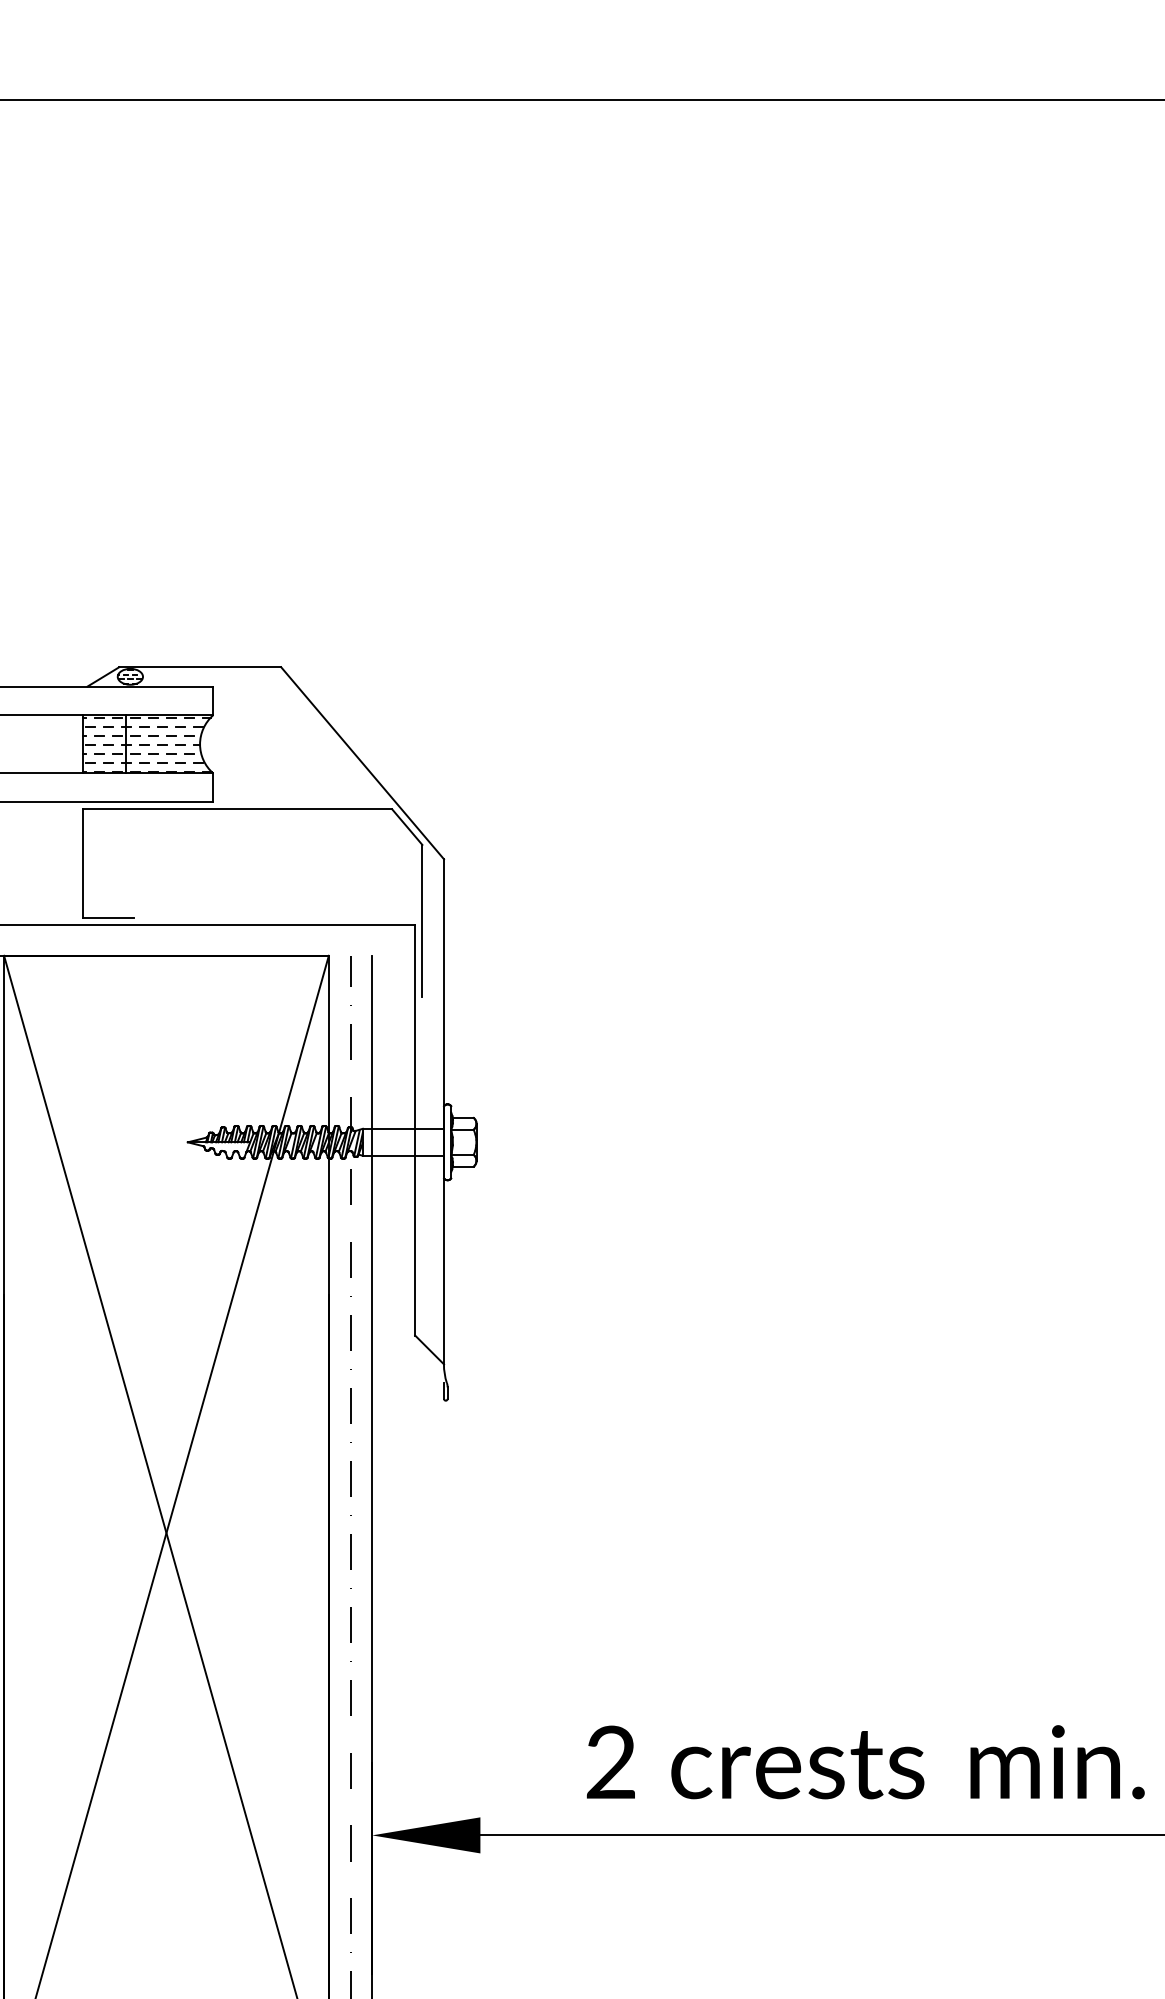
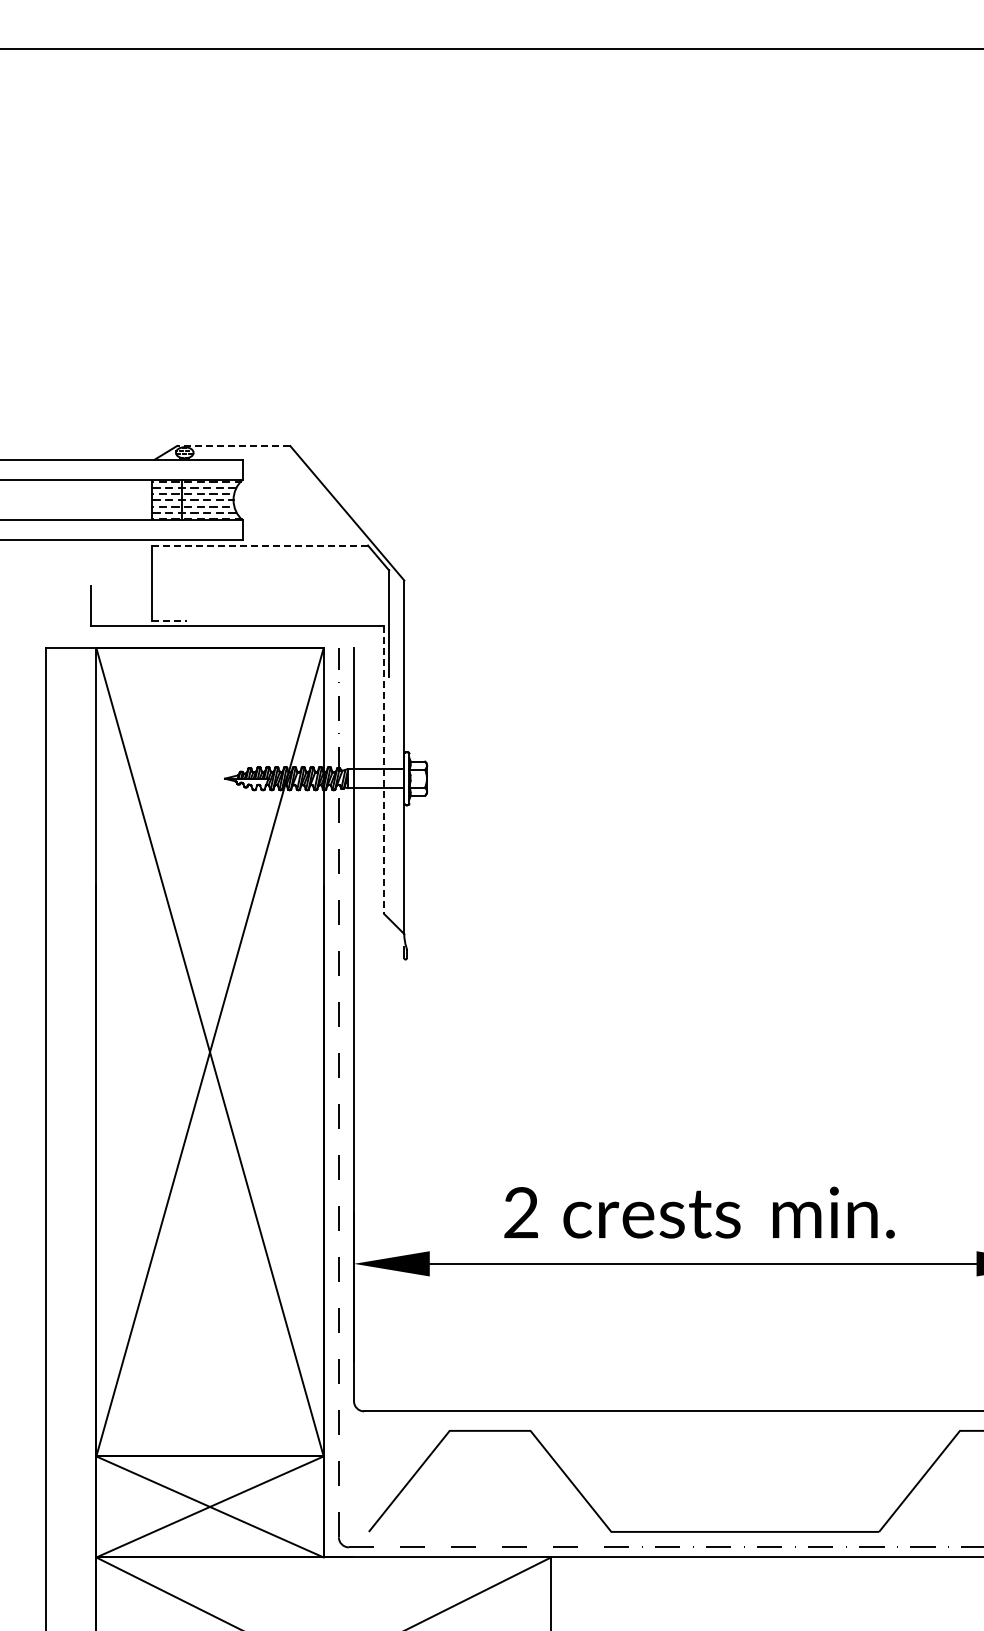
line: (199, 667) -> (233, 446), solid -> dashed
line: (238, 809) -> (260, 545), solid -> dashed
line: (108, 917) -> (169, 621), solid -> dashed
line: (415, 1130) -> (384, 770), solid -> dashed

